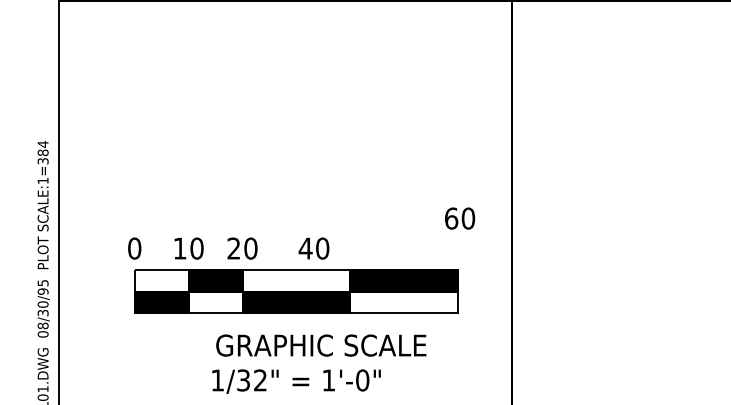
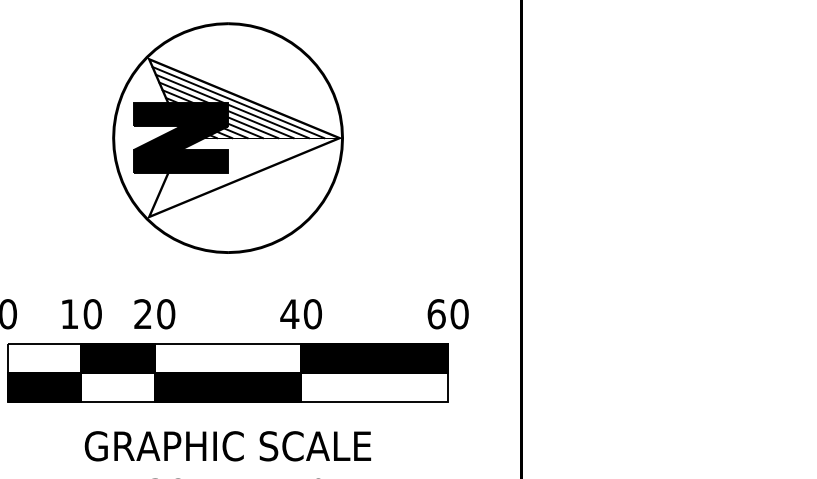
part: (296, 119) -> (228, 138), added
text: (460, 218) -> (448, 314), moved
text: (313, 248) -> (300, 314), moved
text: (321, 345) -> (228, 446), moved

